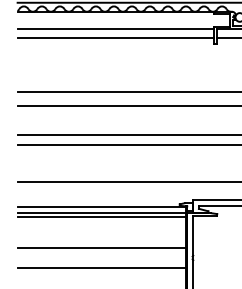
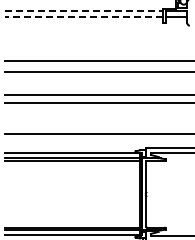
line: (116, 29) -> (84, 10), solid -> dashed
line: (115, 37) -> (83, 17), solid -> dashed
line: (101, 248) -> (72, 186), removed
line: (101, 267) -> (72, 202), removed

